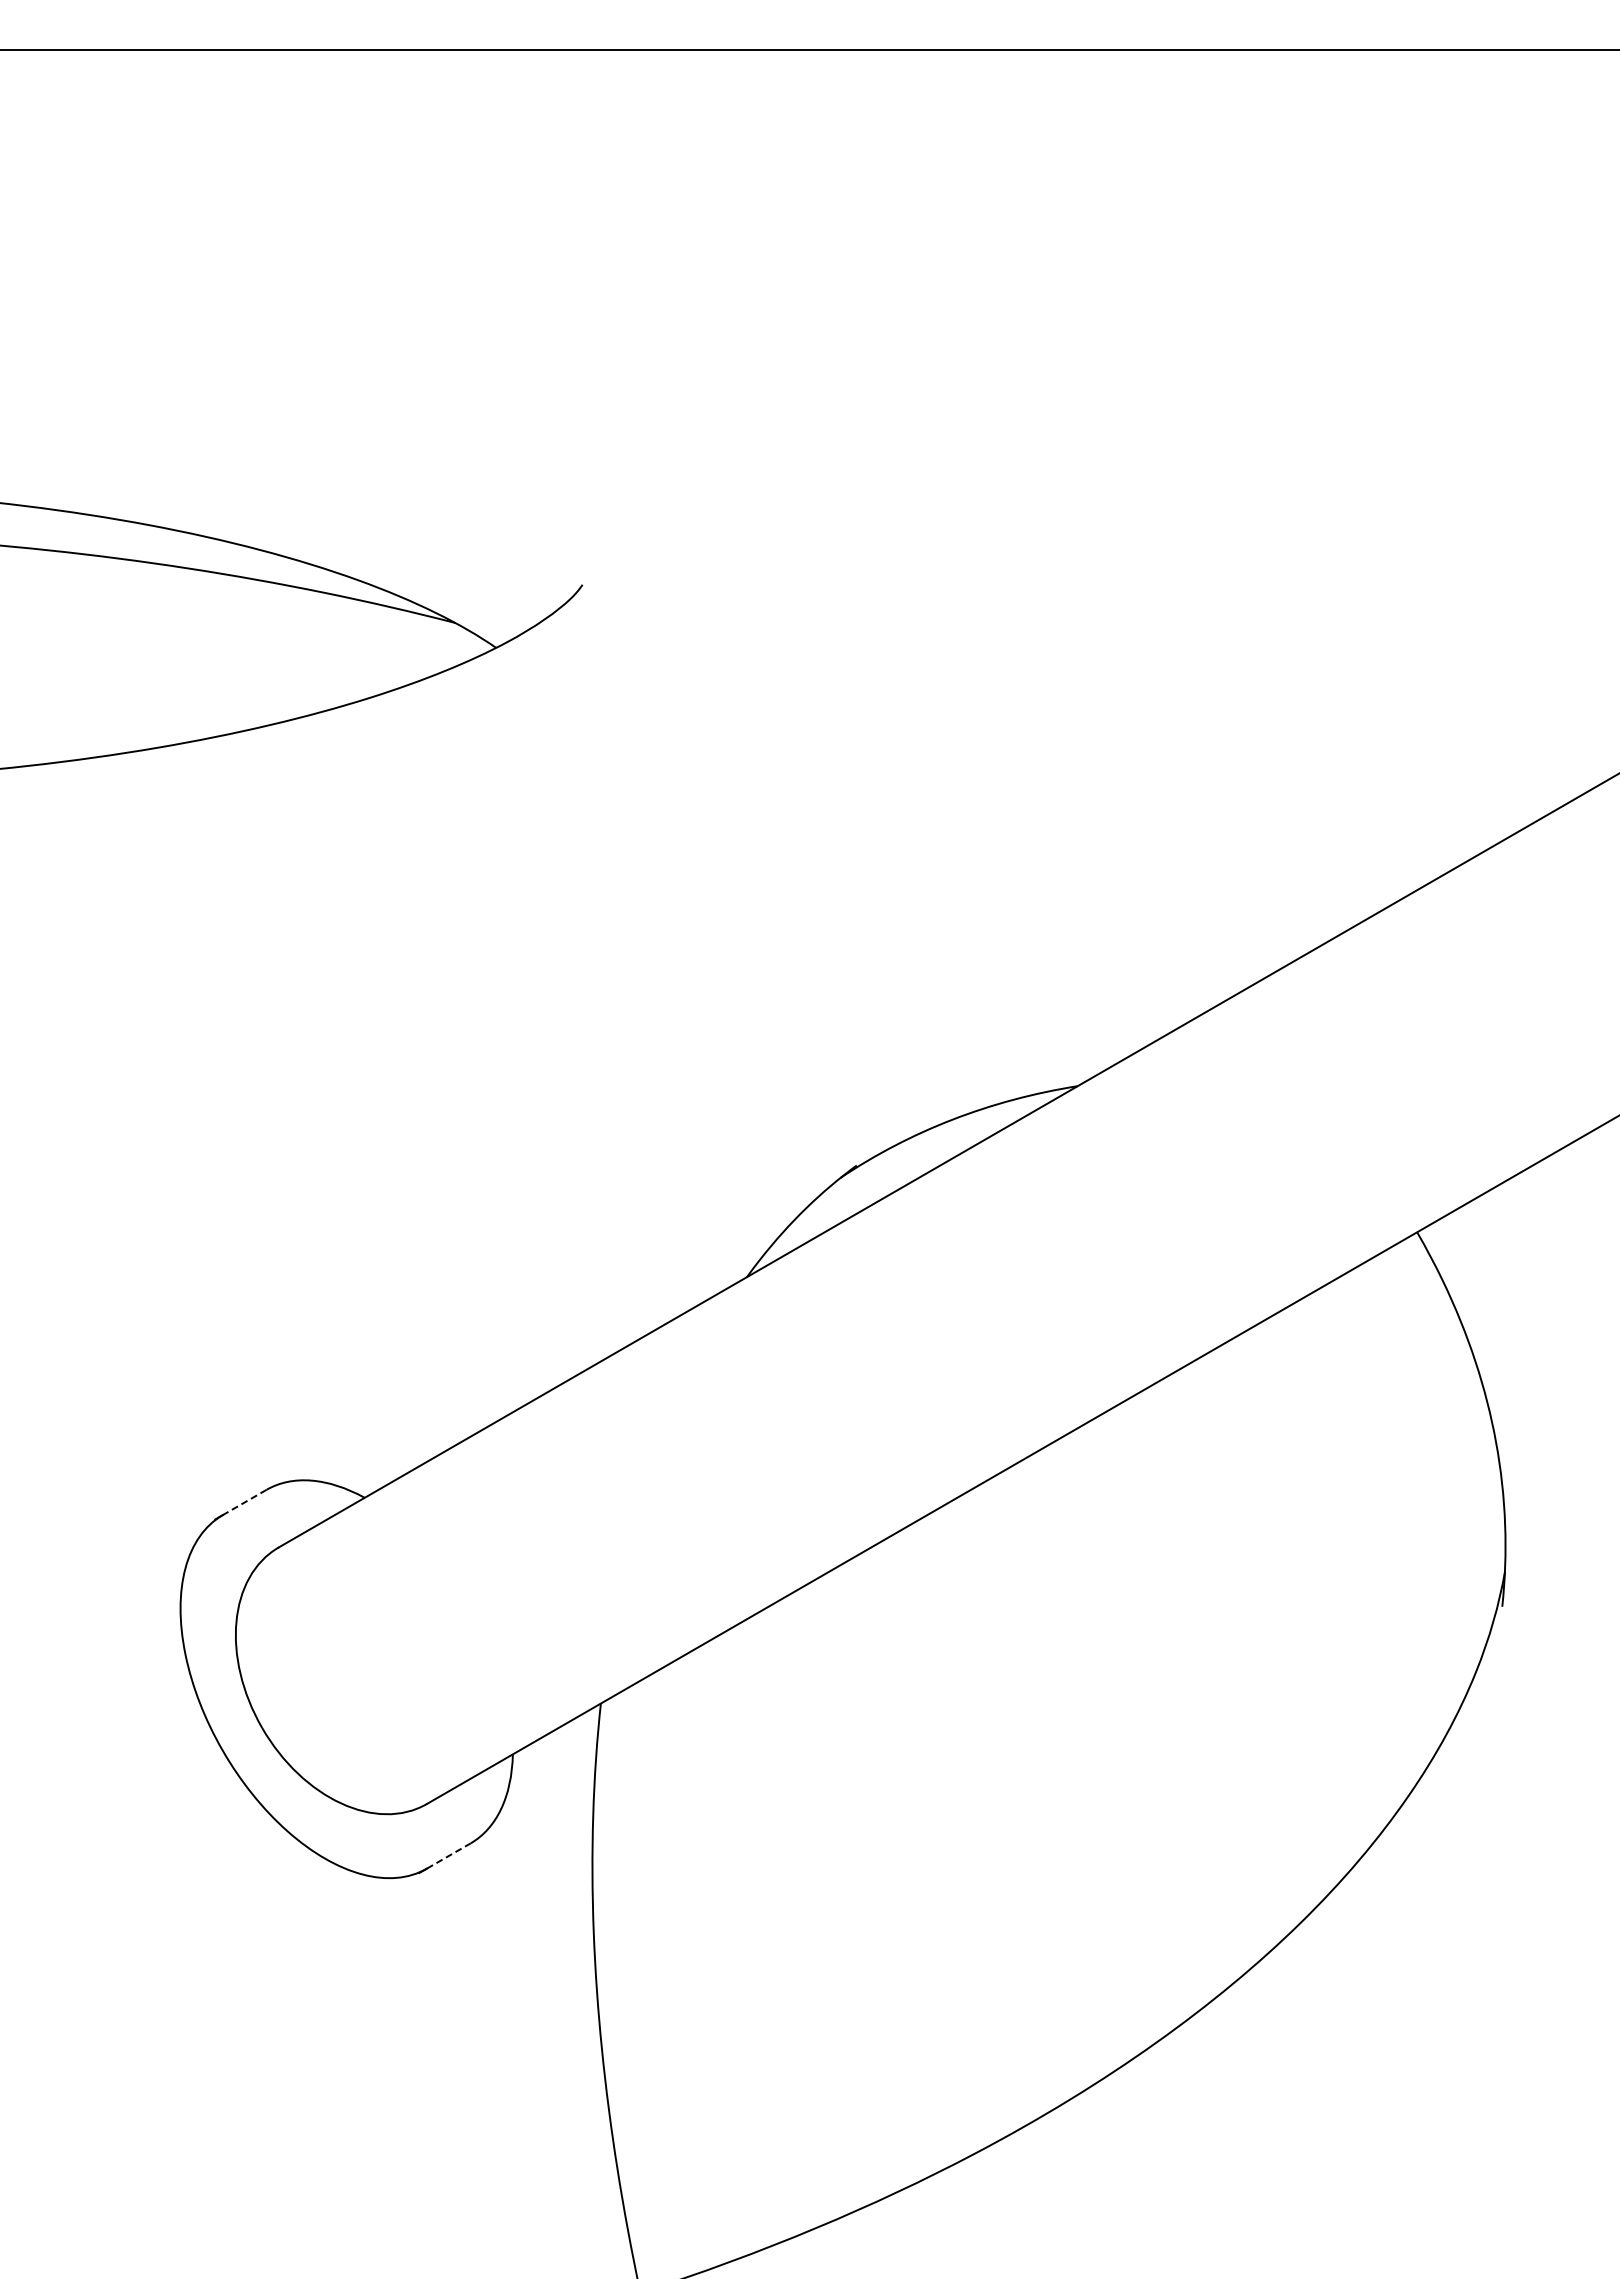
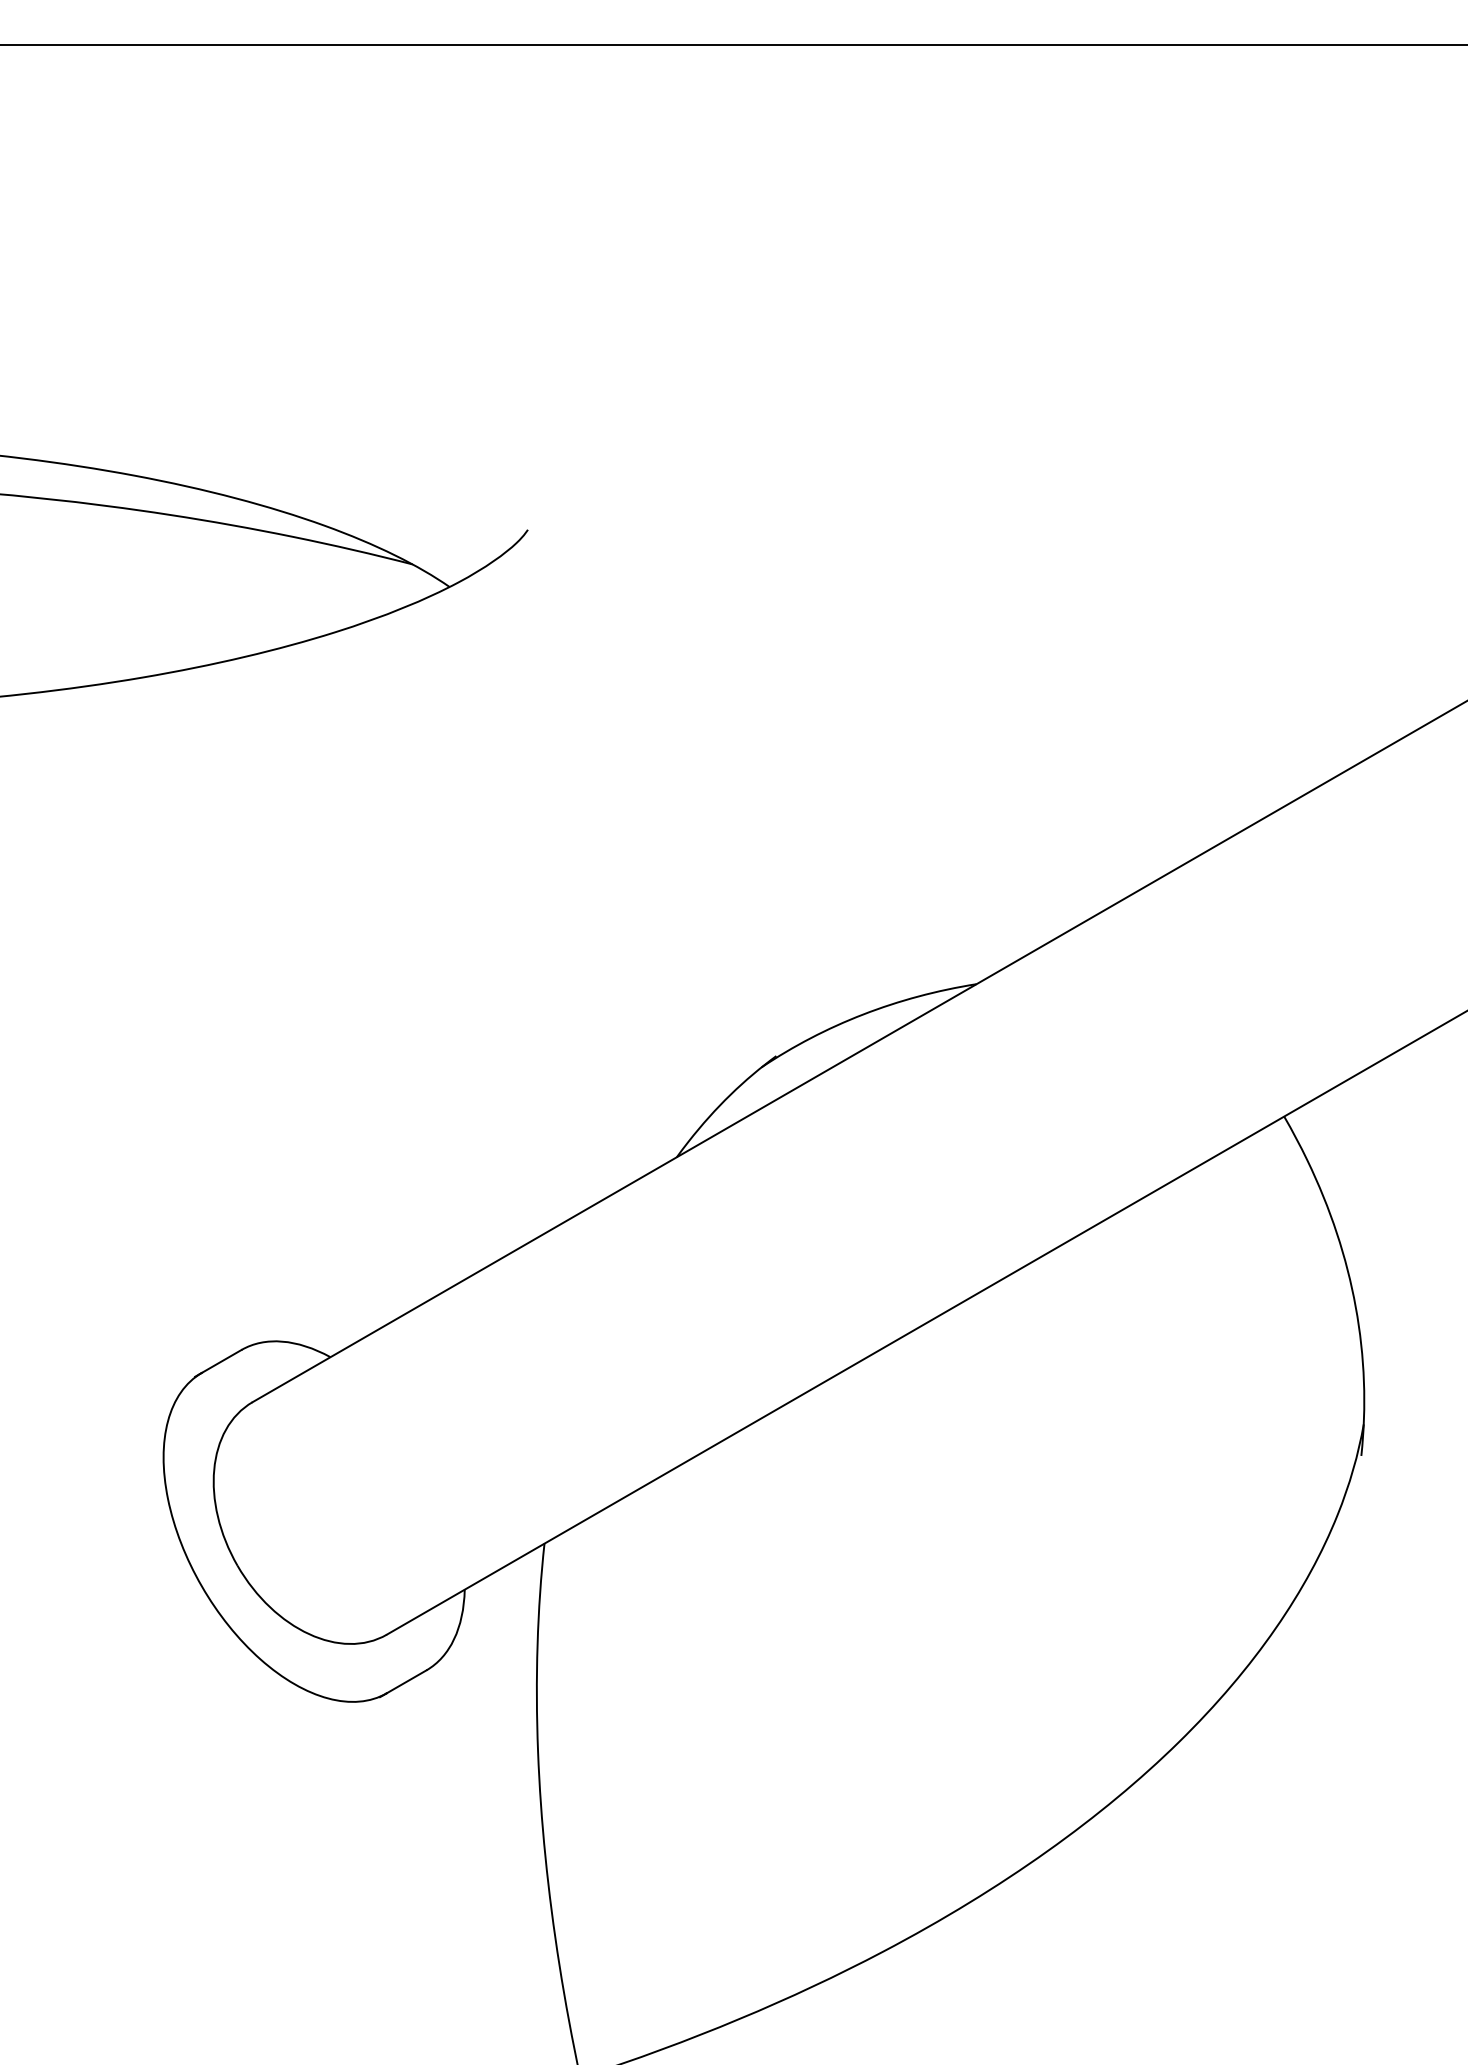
line: (244, 1502) -> (221, 1361), dashed -> solid
line: (449, 1855) -> (407, 1681), dashed -> solid

